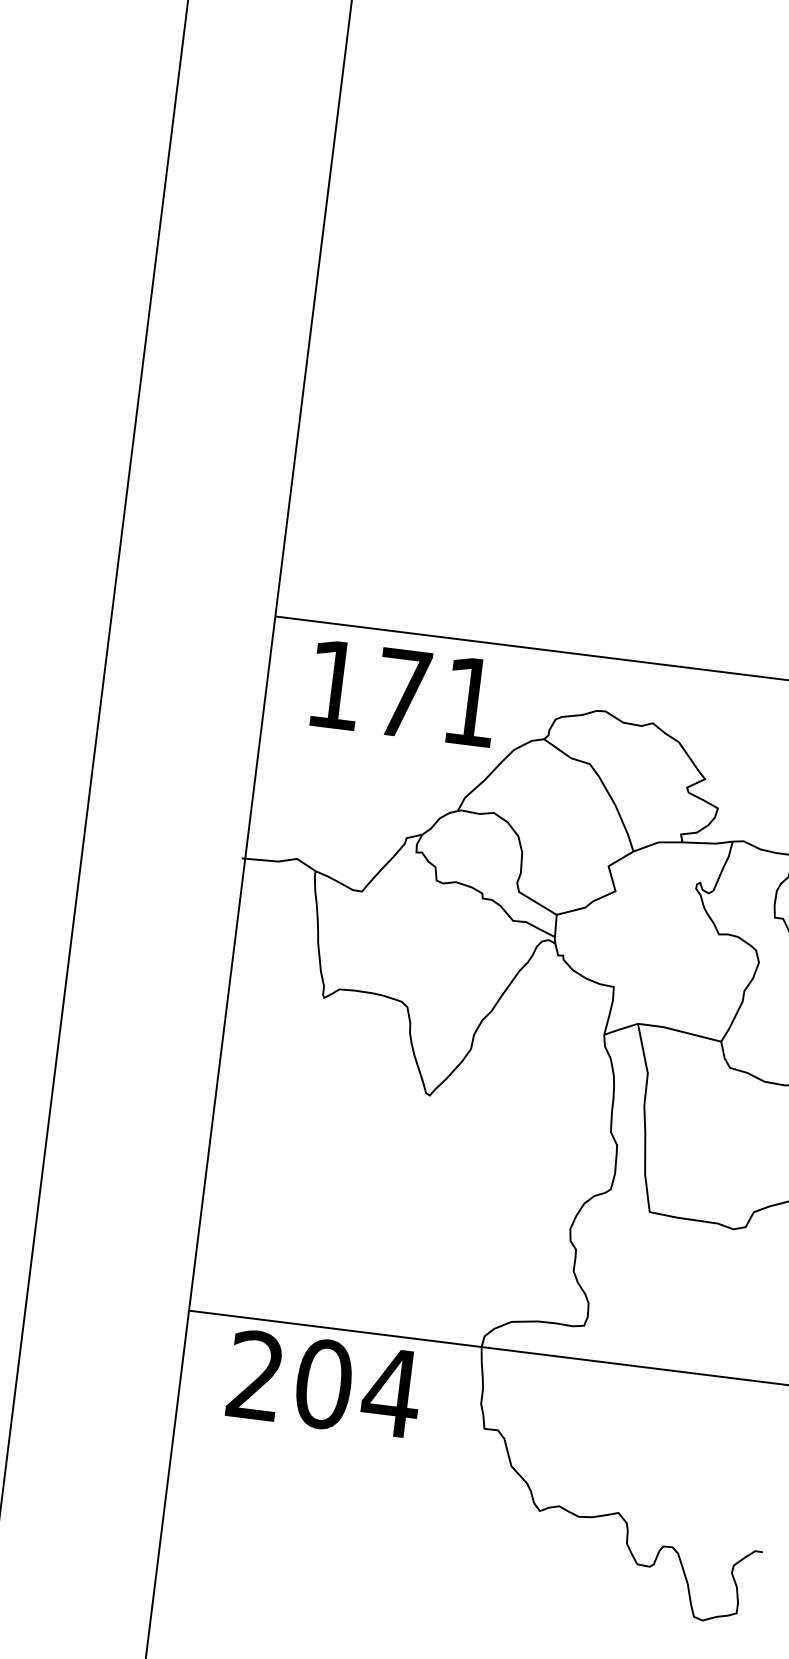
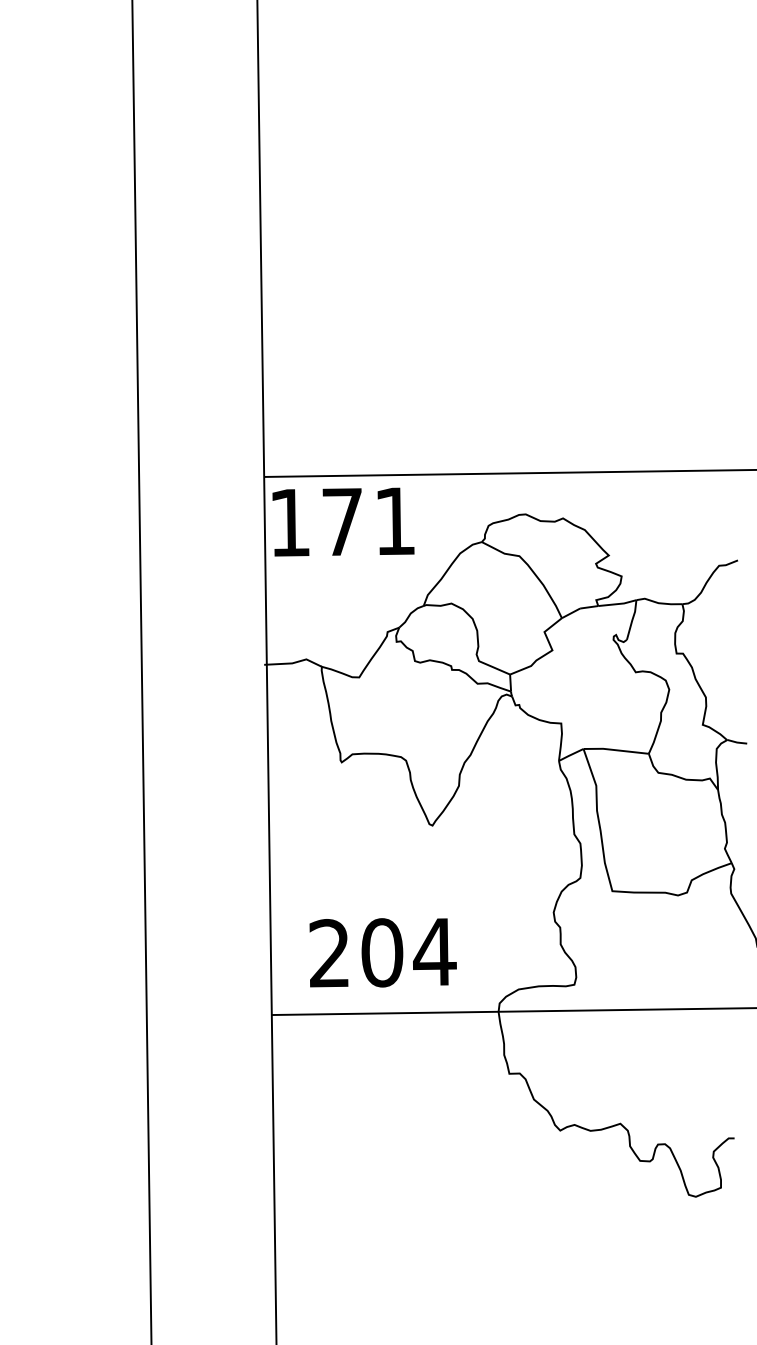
text: (404, 692) -> (343, 521), moved
text: (324, 1383) -> (382, 952), moved

